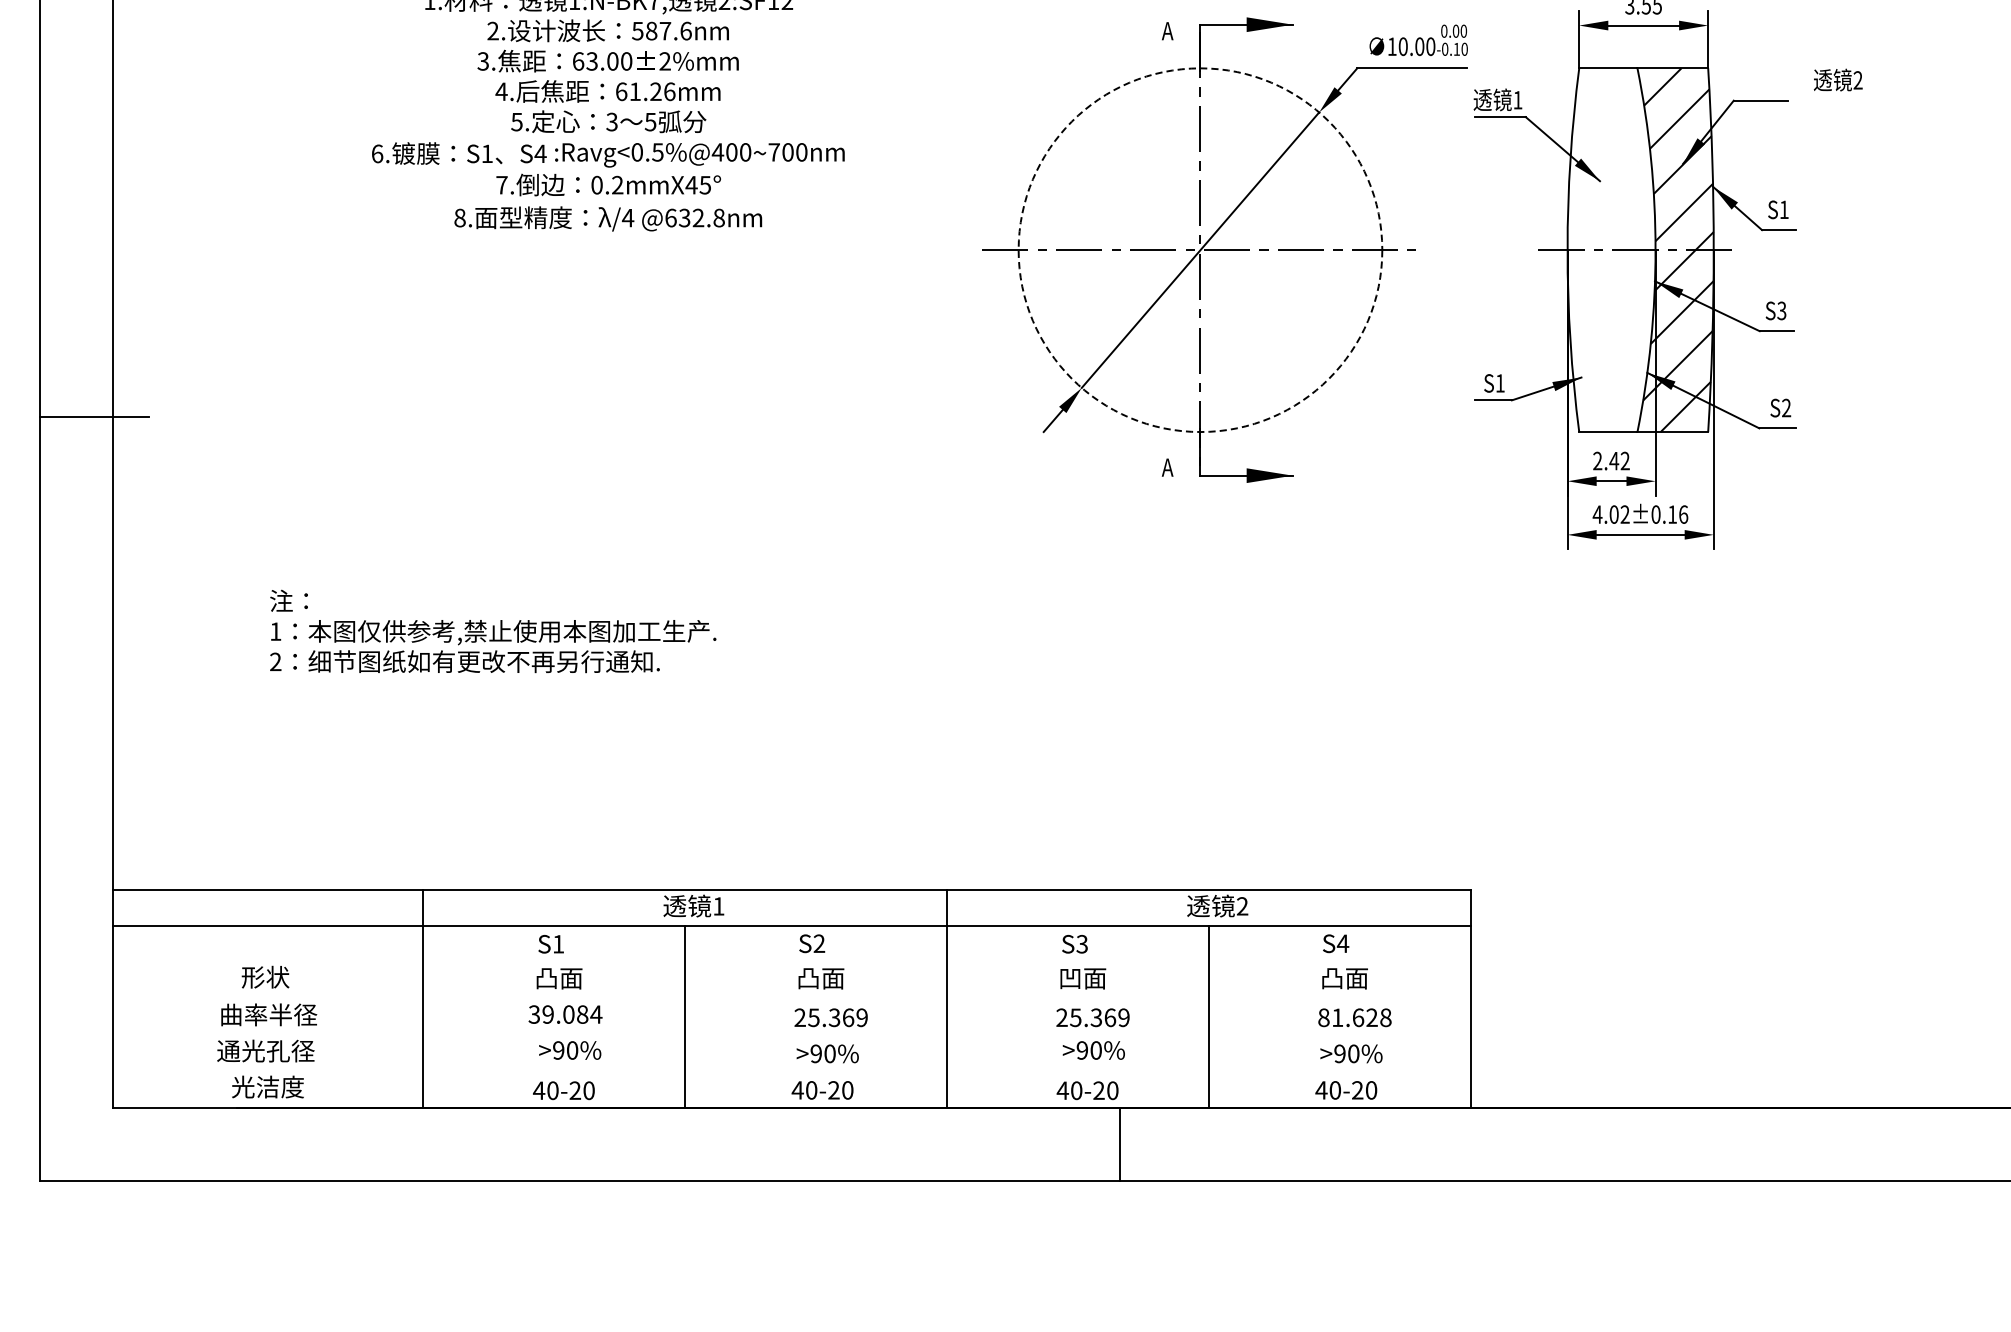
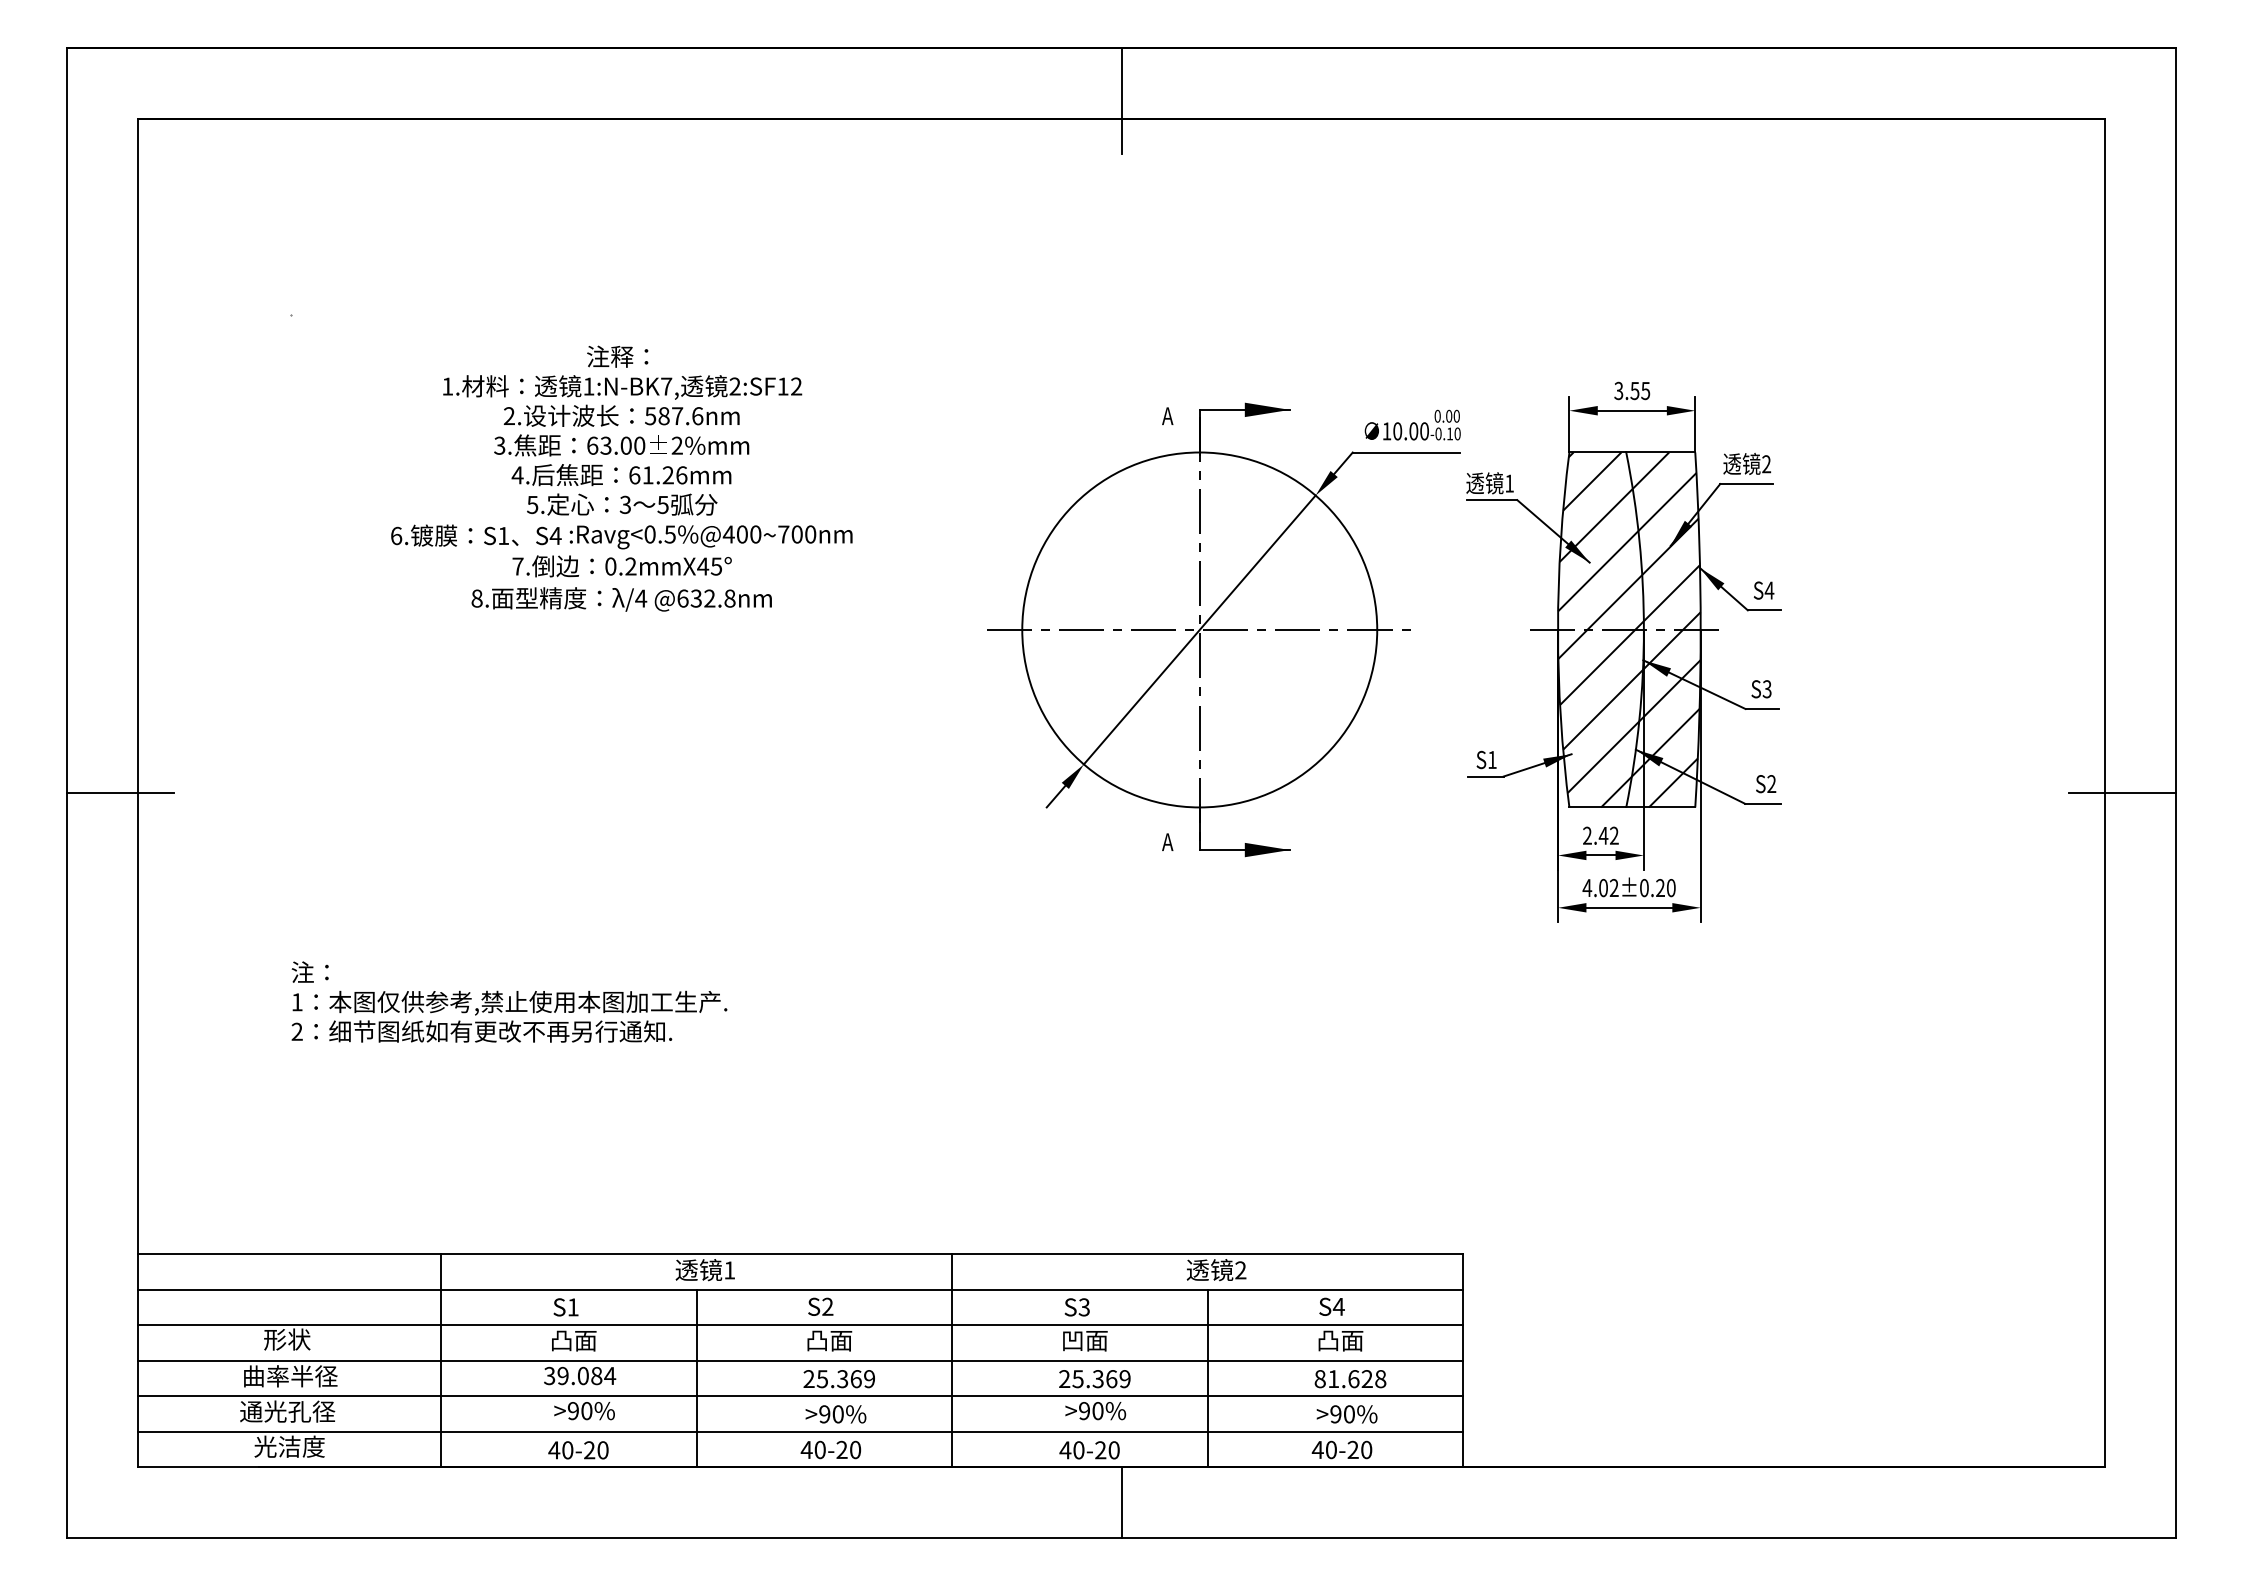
text: (1837, 79) -> (1746, 463), moved
text: (1784, 209) -> (1769, 590), S1 -> S4
circle: (1200, 249) -> (1199, 629), dashed -> solid
hatch: (1611, 249) -> (1600, 629), added
text: (1677, 514) -> (1665, 887), 4.02±0.16 -> 4.02±0.20
line: (791, 962) -> (800, 1325), added
line: (791, 998) -> (800, 1360), added
line: (791, 1035) -> (800, 1396), added
line: (791, 1071) -> (800, 1431), added

